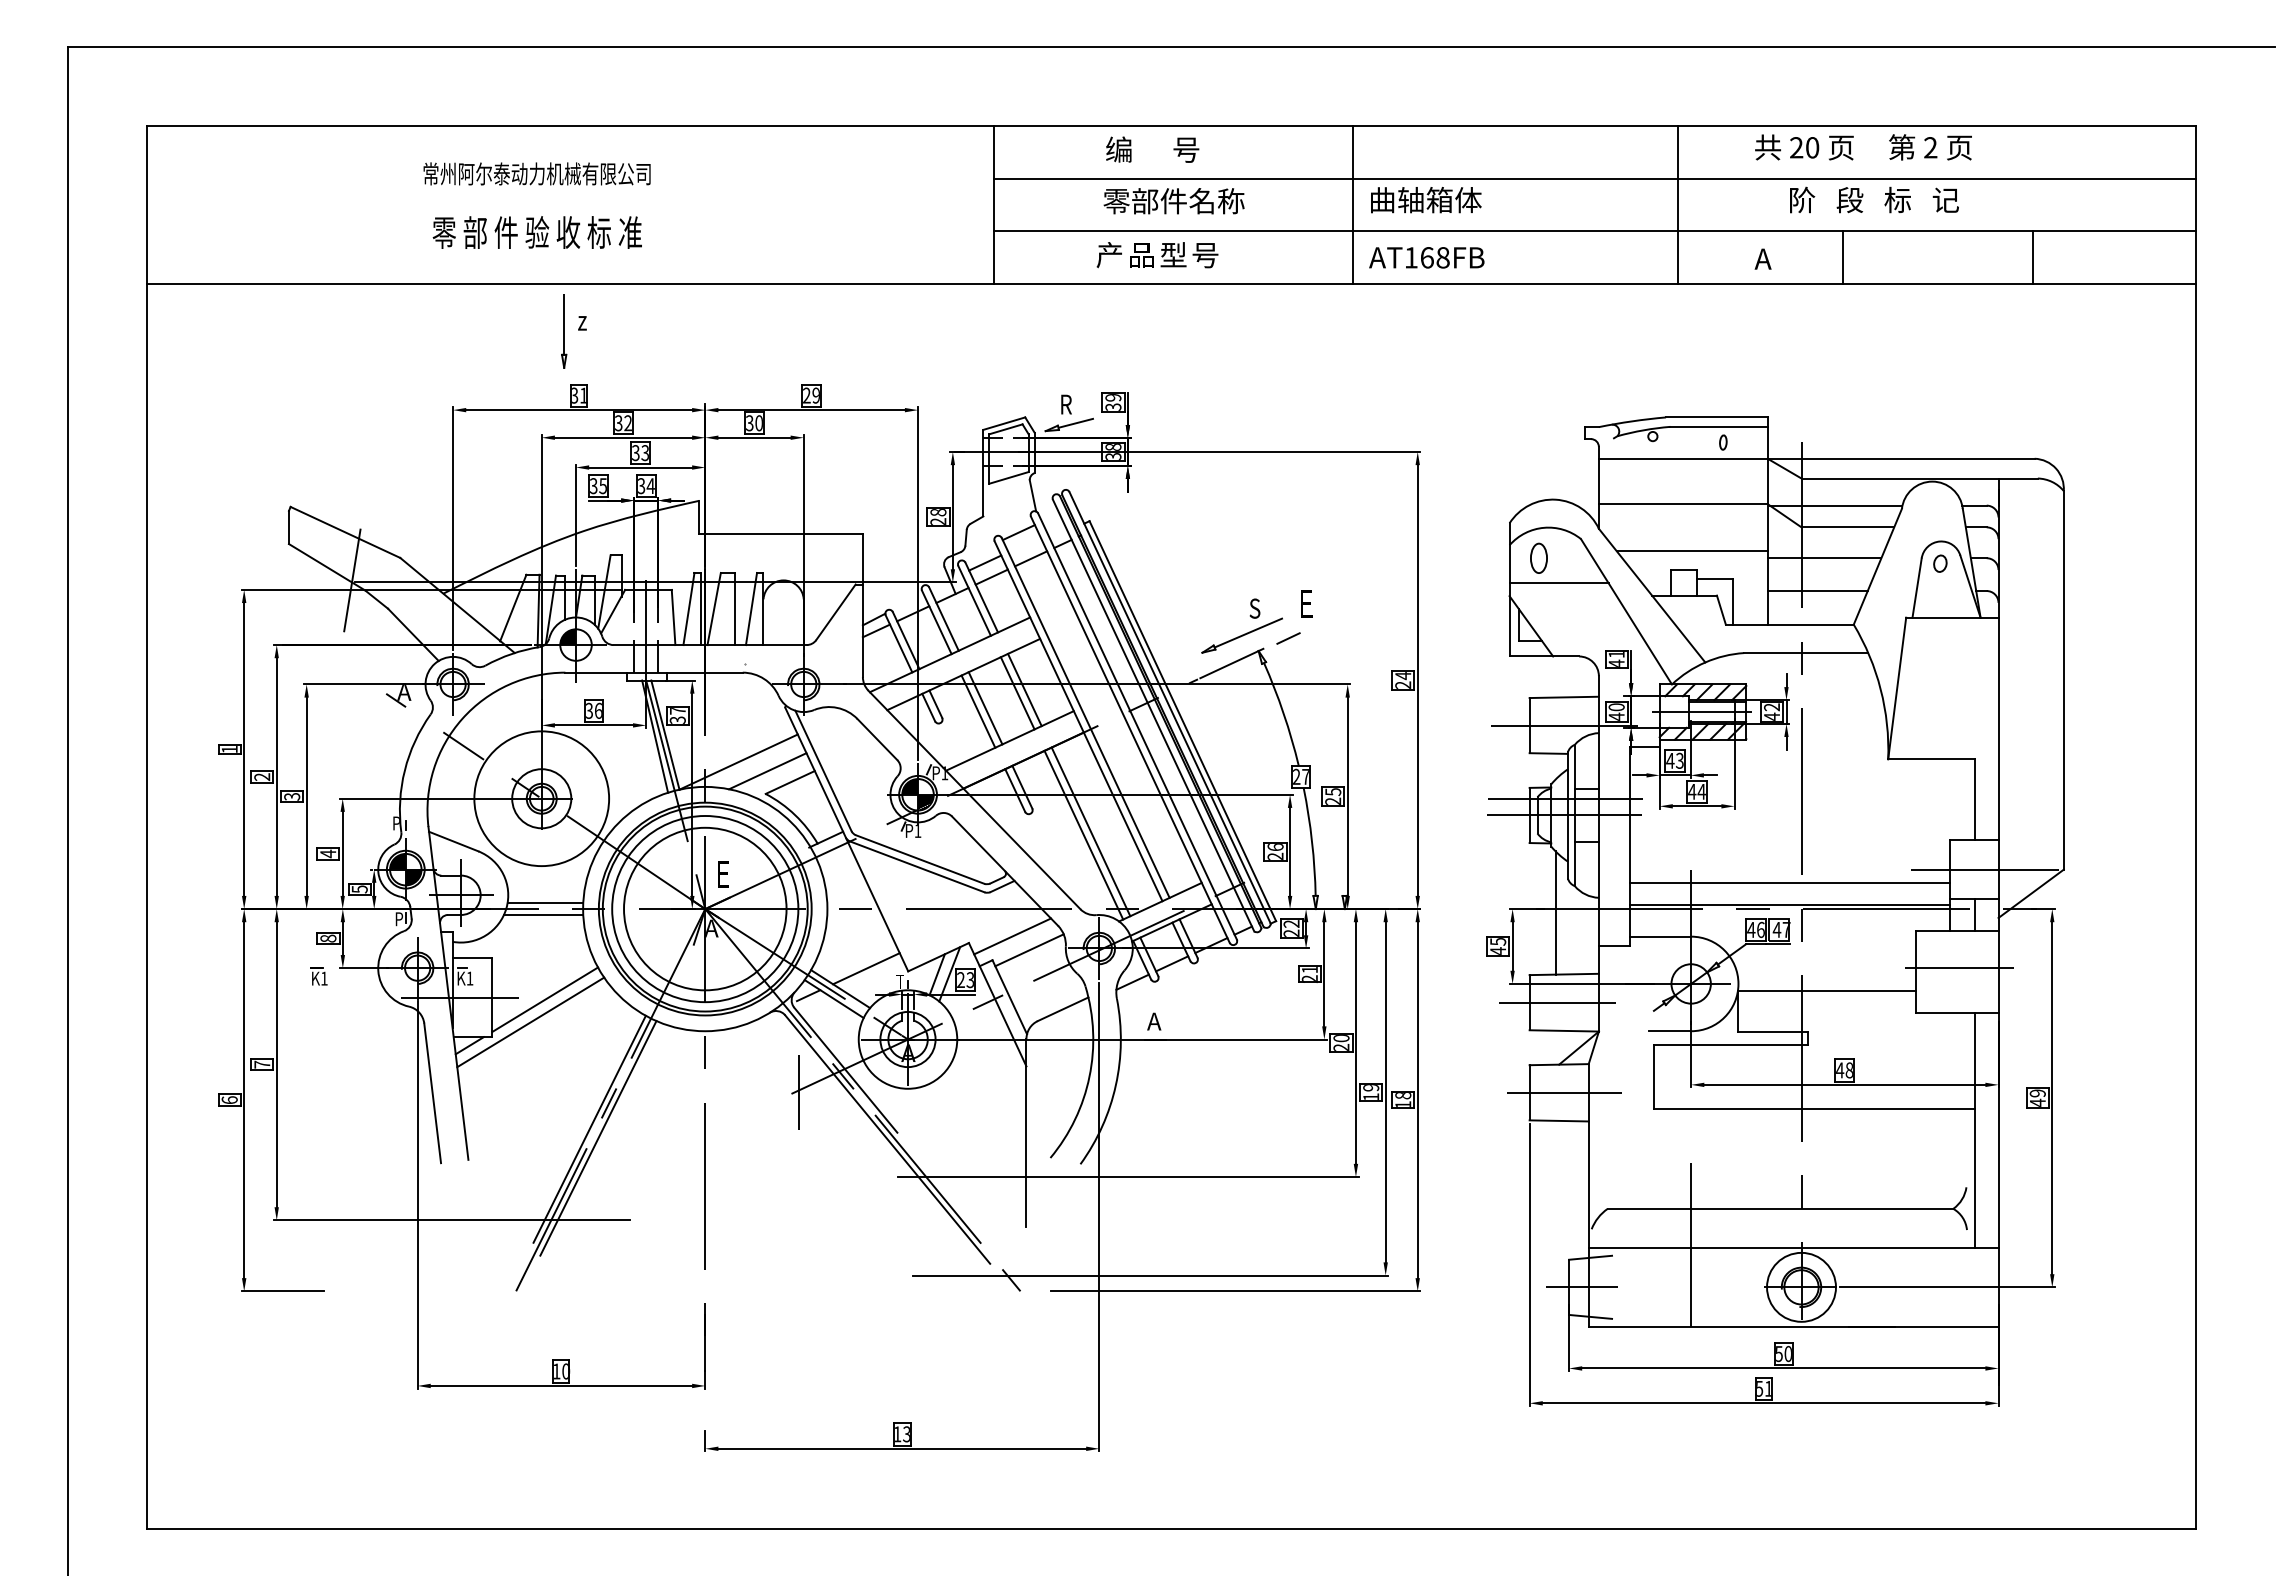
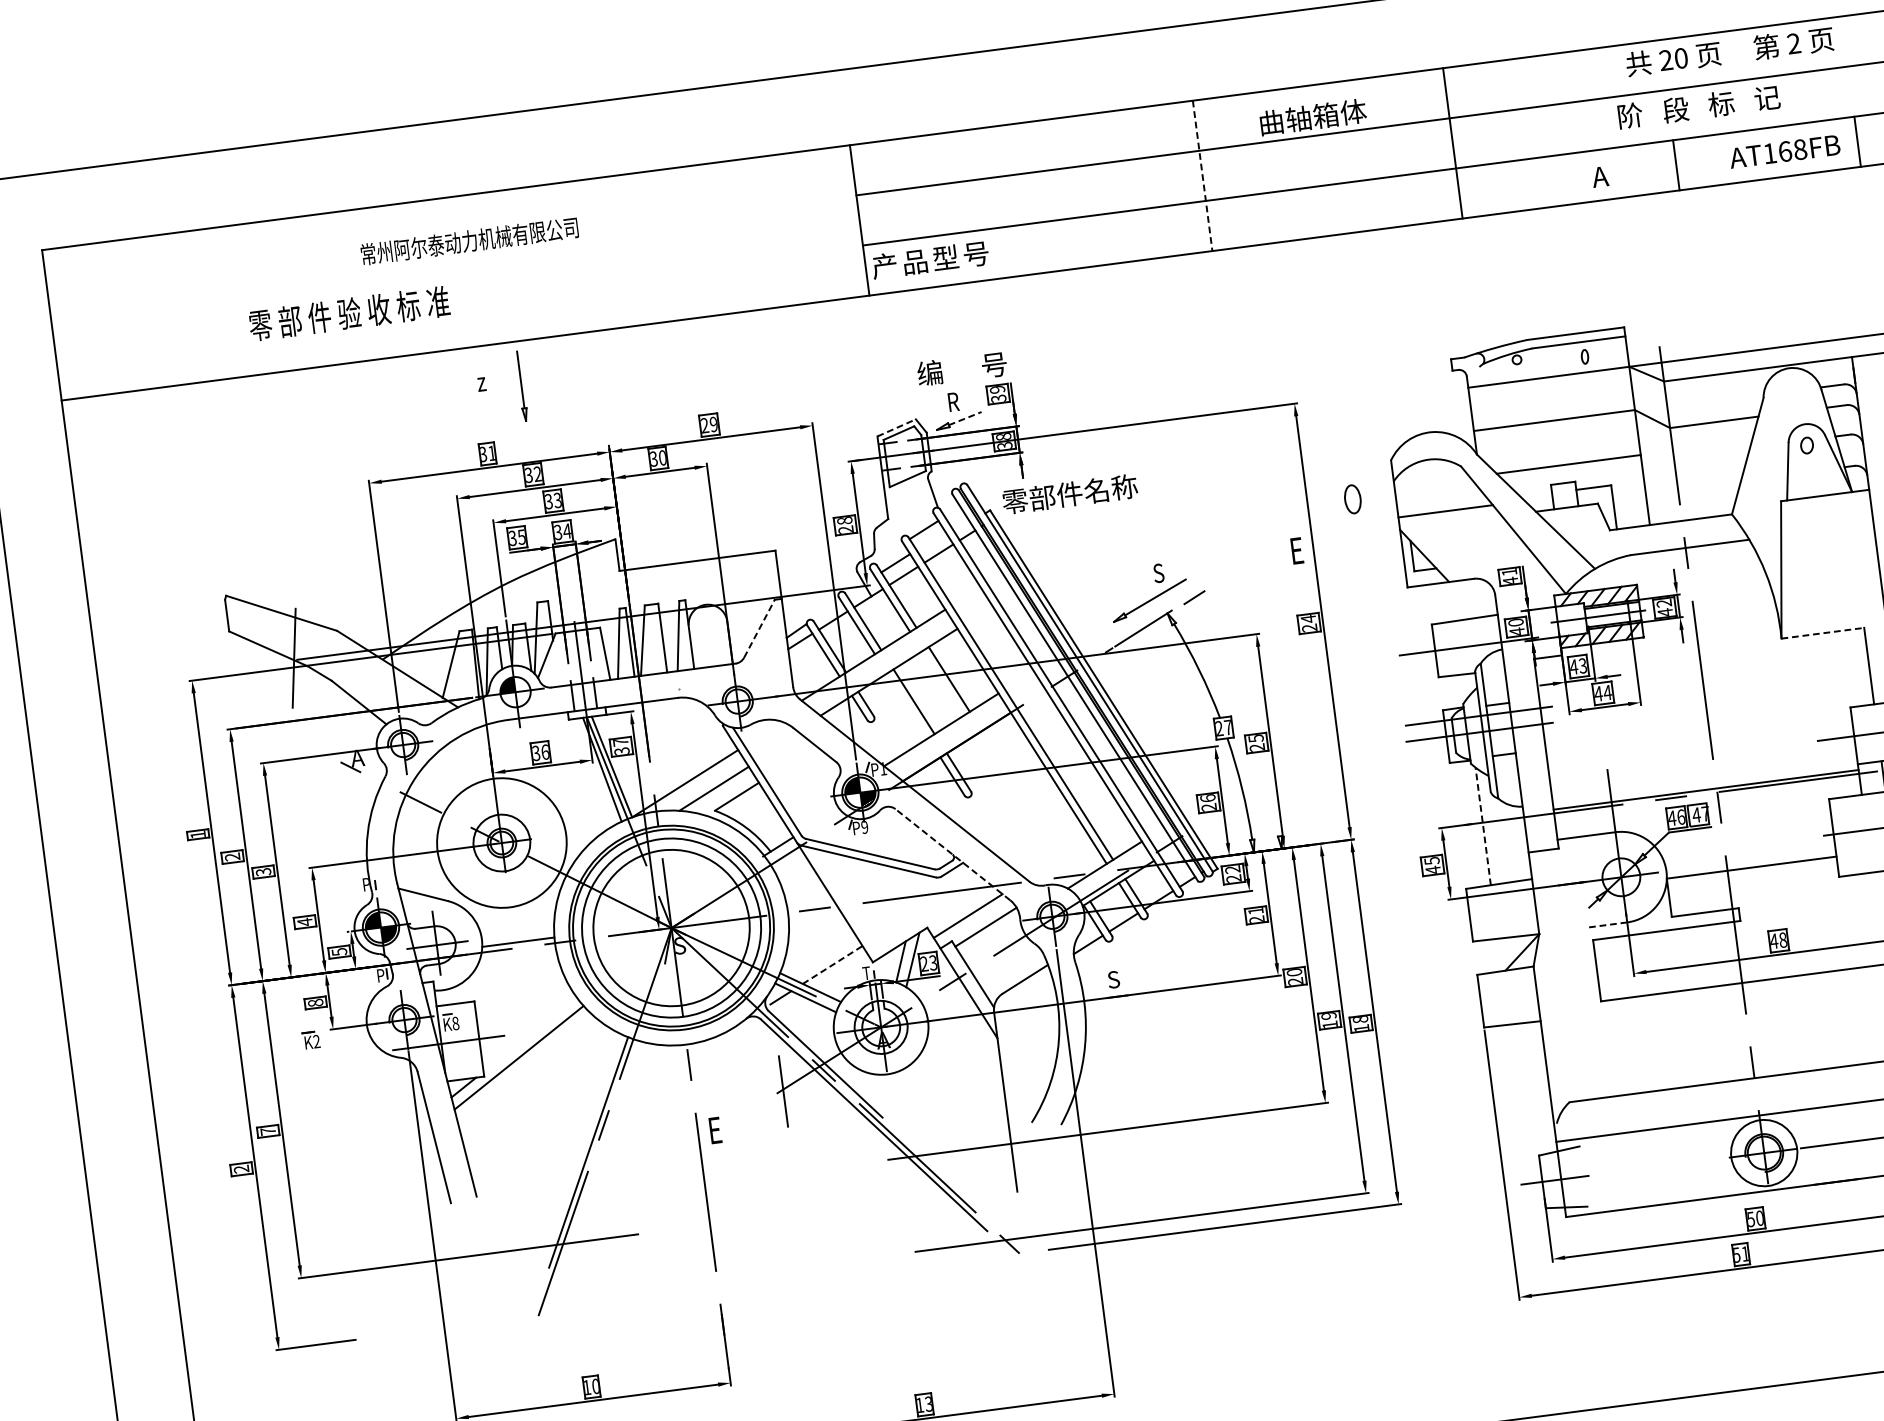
text: (1863, 147) -> (1729, 51), moved
text: (1152, 149) -> (961, 368), moved
text: (536, 173) -> (469, 240), moved
text: (1426, 200) -> (1313, 117), moved
text: (1173, 201) -> (1069, 494), moved
line: (1353, 204) -> (1202, 175), solid -> dashed
line: (1677, 204) -> (1452, 143), moved
text: (536, 232) -> (348, 313), moved
text: (1157, 255) -> (930, 260), moved
text: (1426, 257) -> (1784, 151), moved
part: (564, 331) -> (521, 386), moved
line: (1004, 423) -> (896, 427), solid -> dashed
line: (1076, 423) -> (965, 418), solid -> dashed
line: (1835, 505) -> (1699, 403), removed
part: (1538, 557) -> (1352, 498), moved
line: (1824, 558) -> (1695, 454), removed
line: (1817, 591) -> (1693, 487), removed
text: (1306, 603) -> (1296, 550), moved
line: (836, 611) -> (759, 627), solid -> dashed
line: (1017, 693) -> (942, 683), removed
line: (978, 711) -> (907, 705), removed
line: (1932, 759) -> (1823, 633), solid -> dashed
text: (917, 831) -> (864, 827), P1 -> P9
line: (1090, 831) -> (1029, 806), removed
line: (1083, 834) -> (1023, 810), removed
line: (1004, 870) -> (952, 854), solid -> dashed
text: (723, 874) -> (715, 1130), moved
line: (1790, 883) -> (1703, 769), removed
line: (1555, 912) -> (1483, 825), solid -> dashed
line: (543, 914) -> (517, 953), removed
text: (712, 928) -> (680, 945), A -> S
line: (866, 968) -> (832, 964), solid -> dashed
text: (324, 978) -> (316, 1041), K1 -> K2
text: (469, 978) -> (455, 1023), K1 -> K8
line: (545, 999) -> (530, 1034), removed
line: (1557, 1002) -> (1496, 911), removed
text: (1154, 1021) -> (1114, 979), A -> S
line: (1669, 1031) -> (1606, 925), solid -> dashed
line: (1564, 1092) -> (1513, 996), removed
text: (229, 1100) -> (241, 1169), 6 -> 2
line: (598, 1138) -> (598, 1160), removed
line: (1691, 1244) -> (1653, 1125), removed

